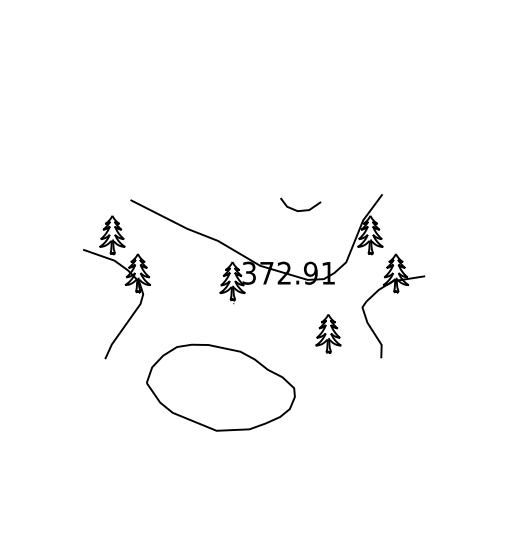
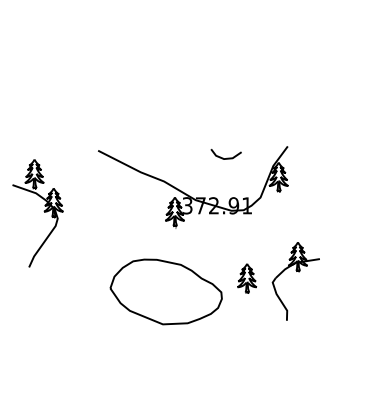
part: (124, 284) -> (43, 211), moved
part: (396, 294) -> (298, 272), moved
part: (328, 333) -> (247, 278), moved

